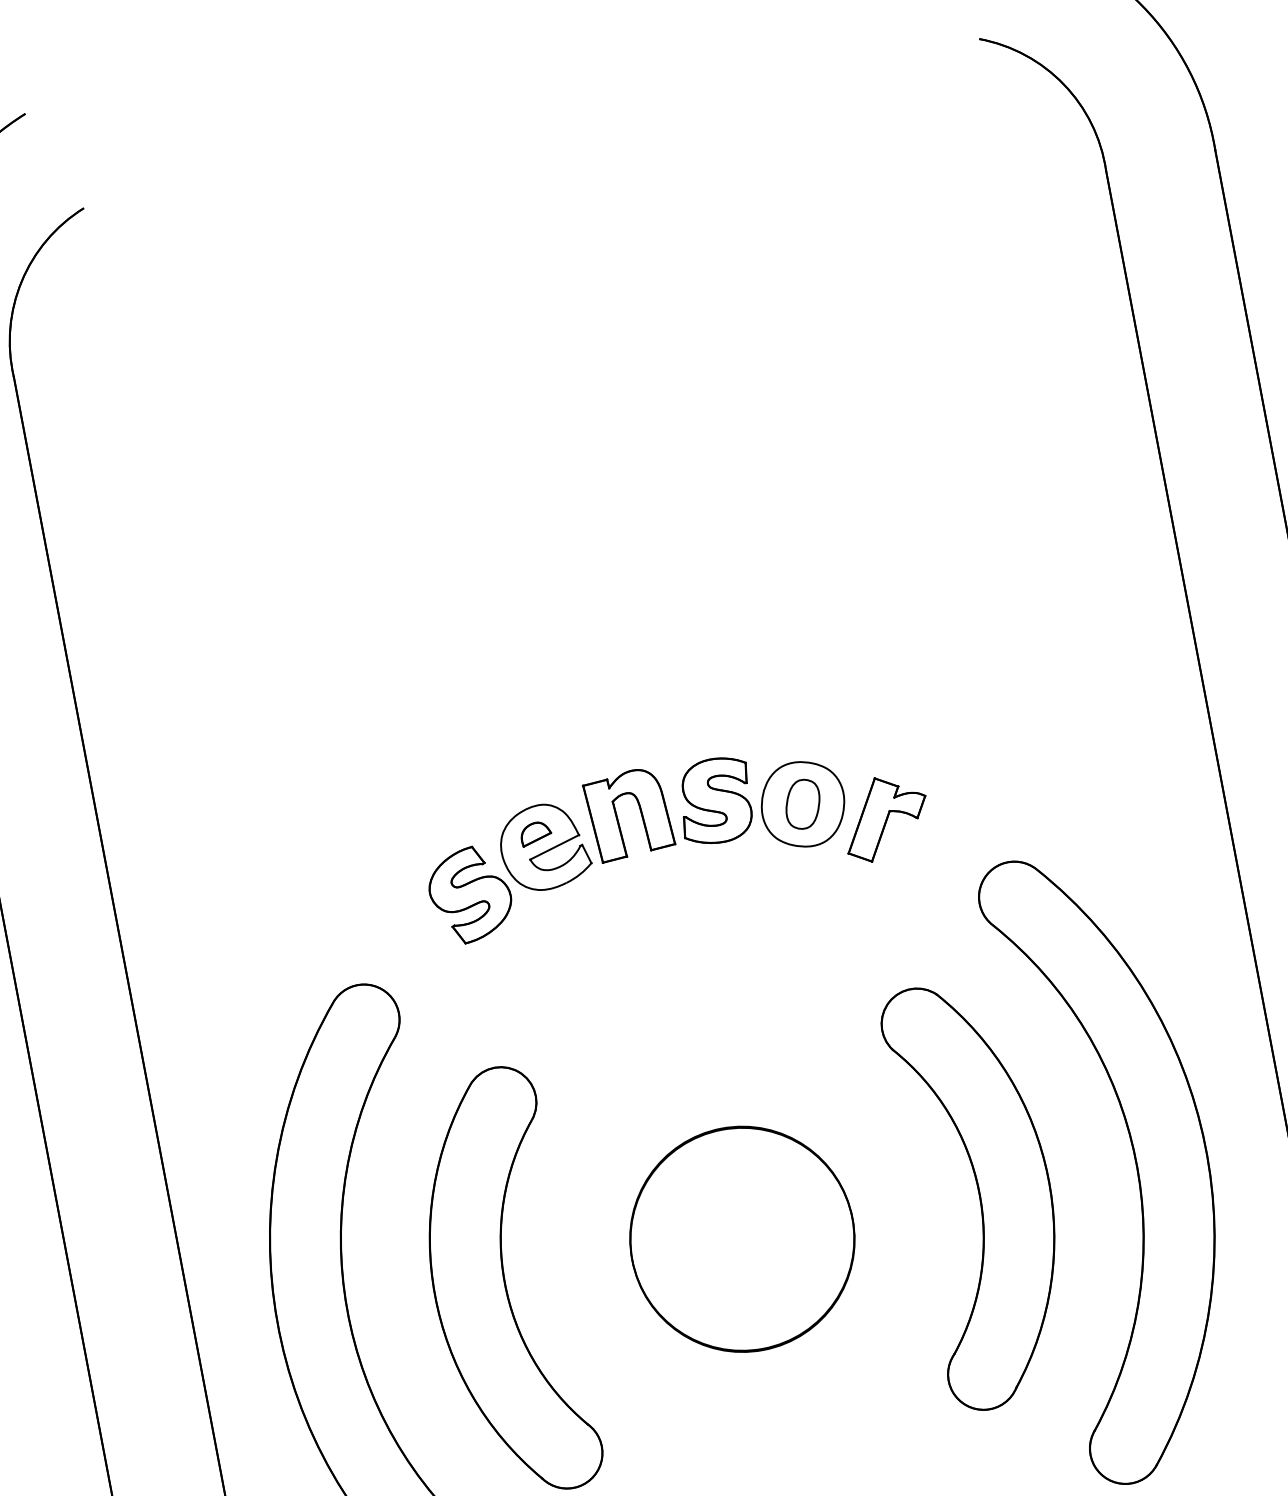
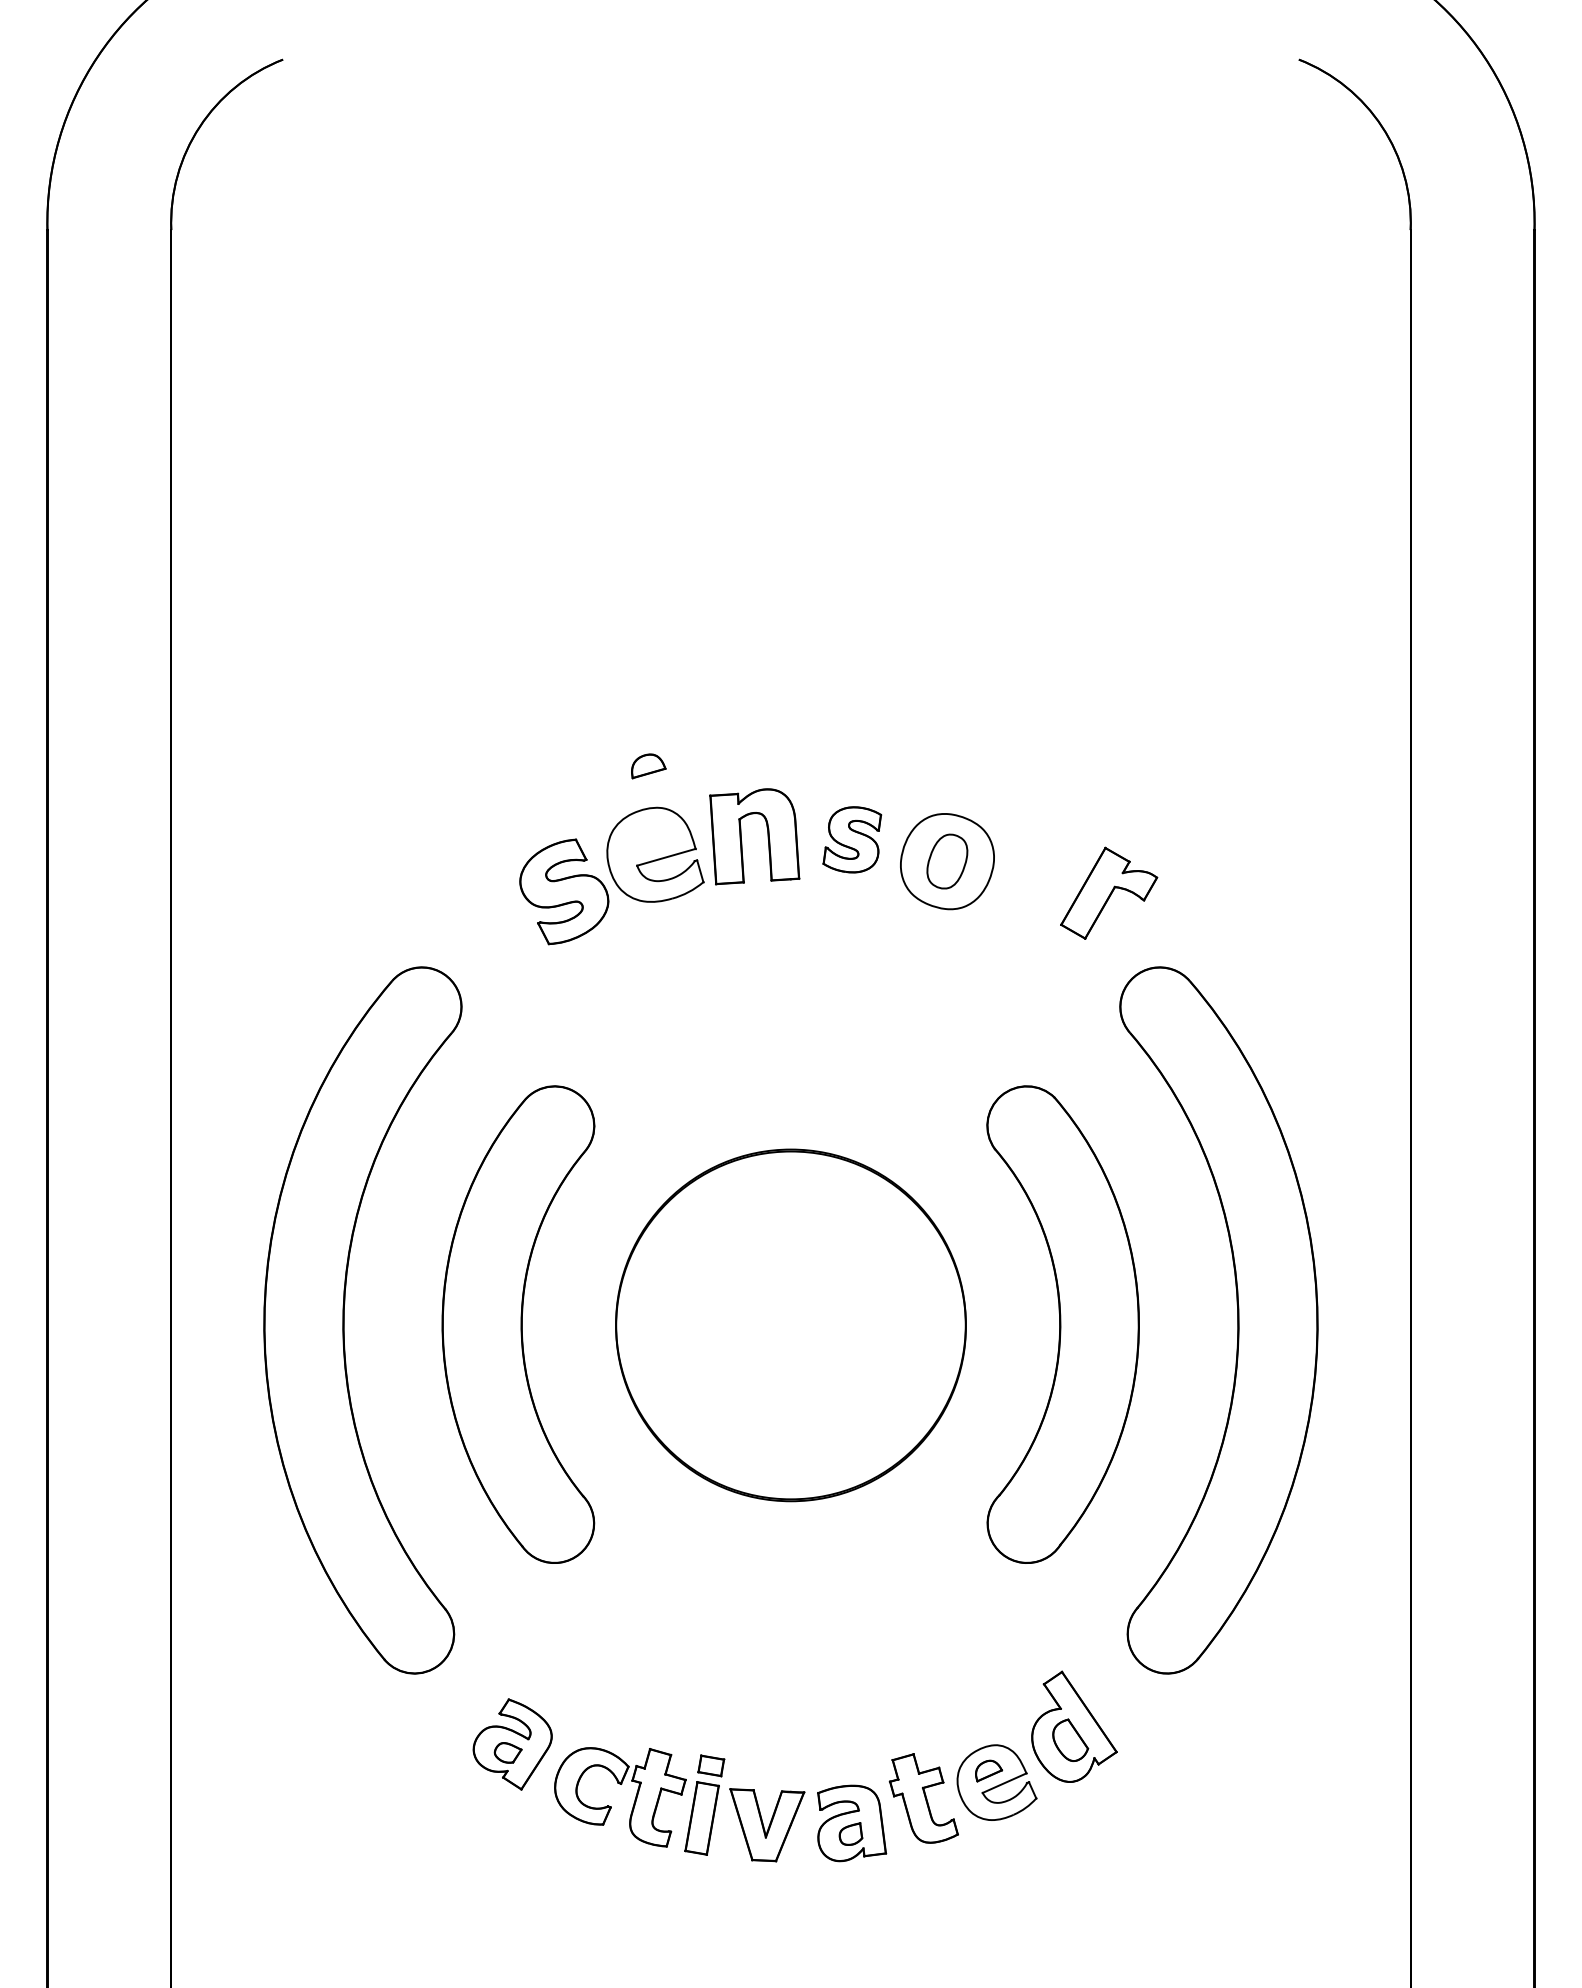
part: (715, 800) -> (852, 839), size x0.7
part: (885, 816) -> (1109, 892), moved
part: (535, 833) -> (648, 766), moved
part: (741, 1239) -> (790, 1325), size x1.4

